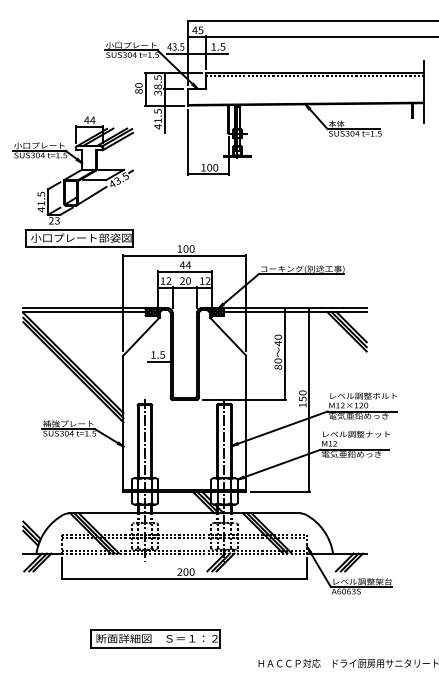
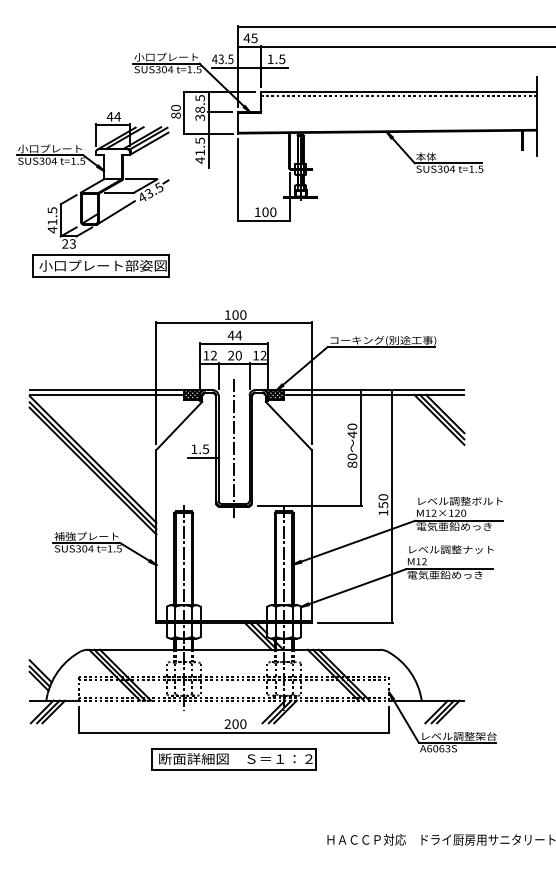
part: (72, 181) -> (91, 194), moved
line: (184, 354) -> (233, 448), added
part: (155, 638) -> (233, 758), moved

